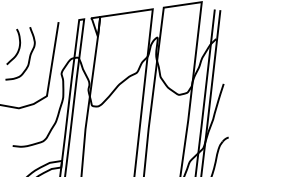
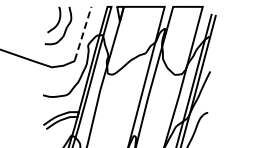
line: (53, 58) -> (83, 33), solid -> dashed

